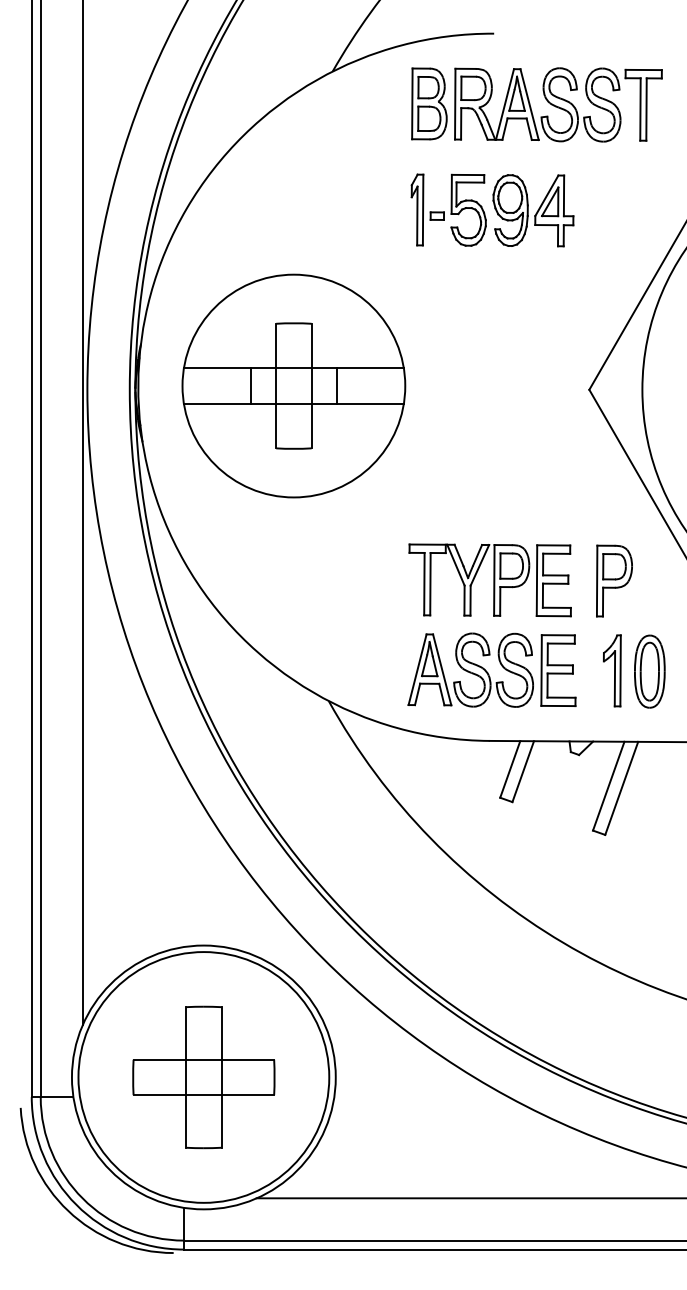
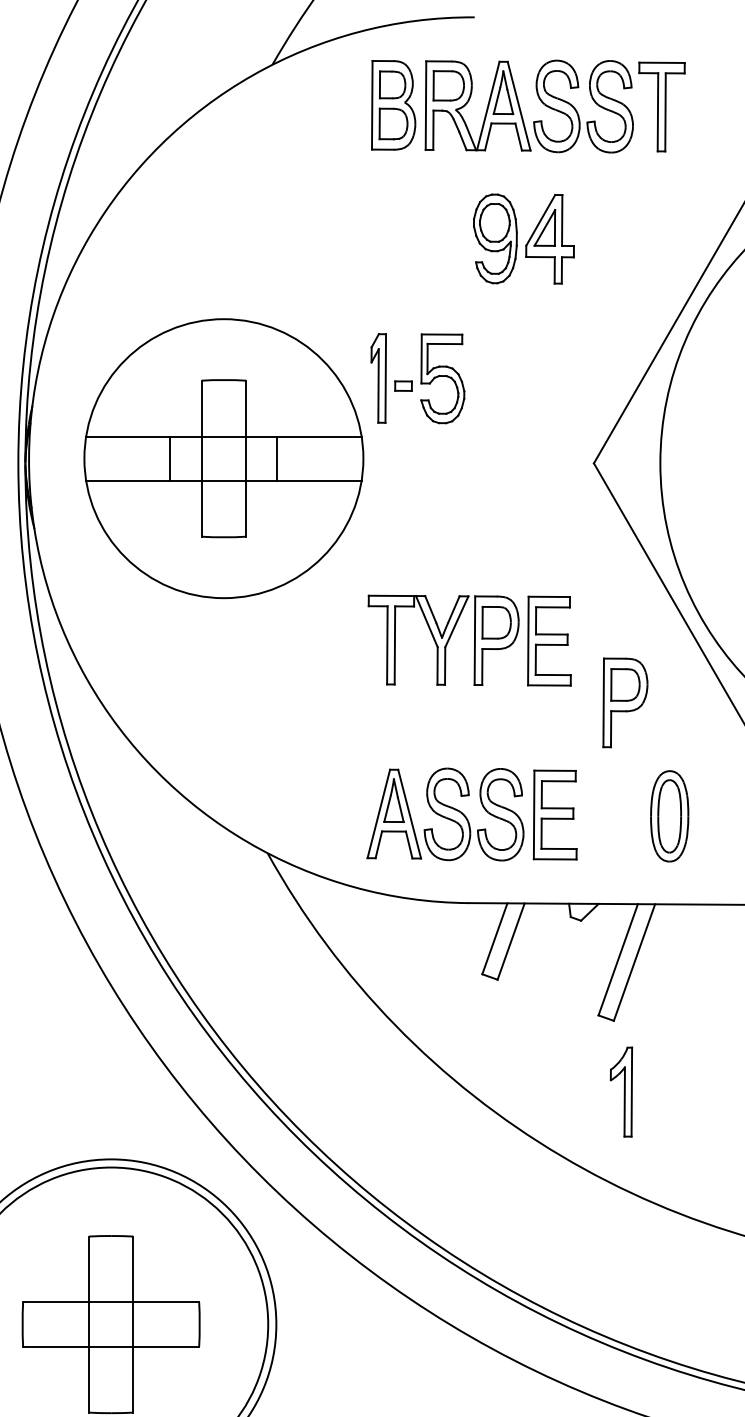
part: (448, 209) -> (417, 377), moved
part: (489, 580) -> (468, 640), moved
part: (612, 670) -> (621, 1091), moved

